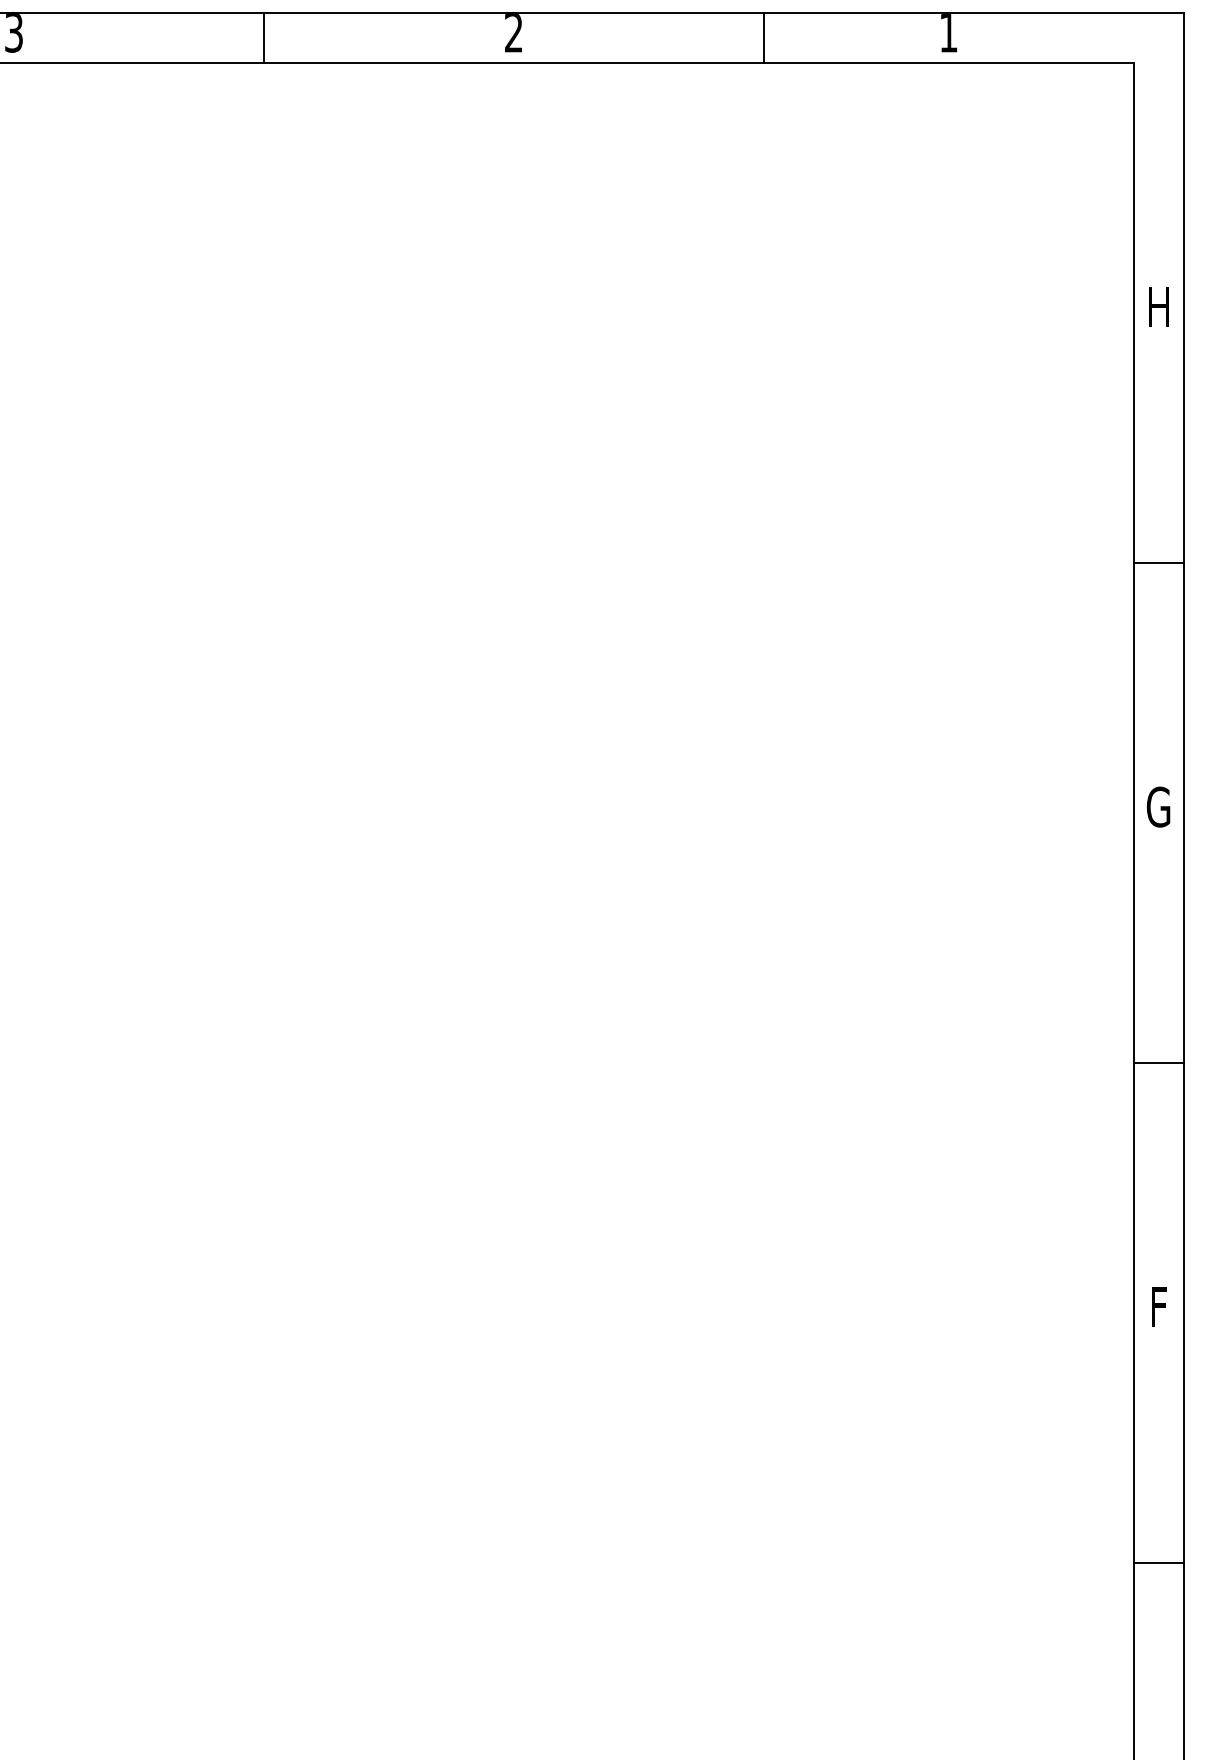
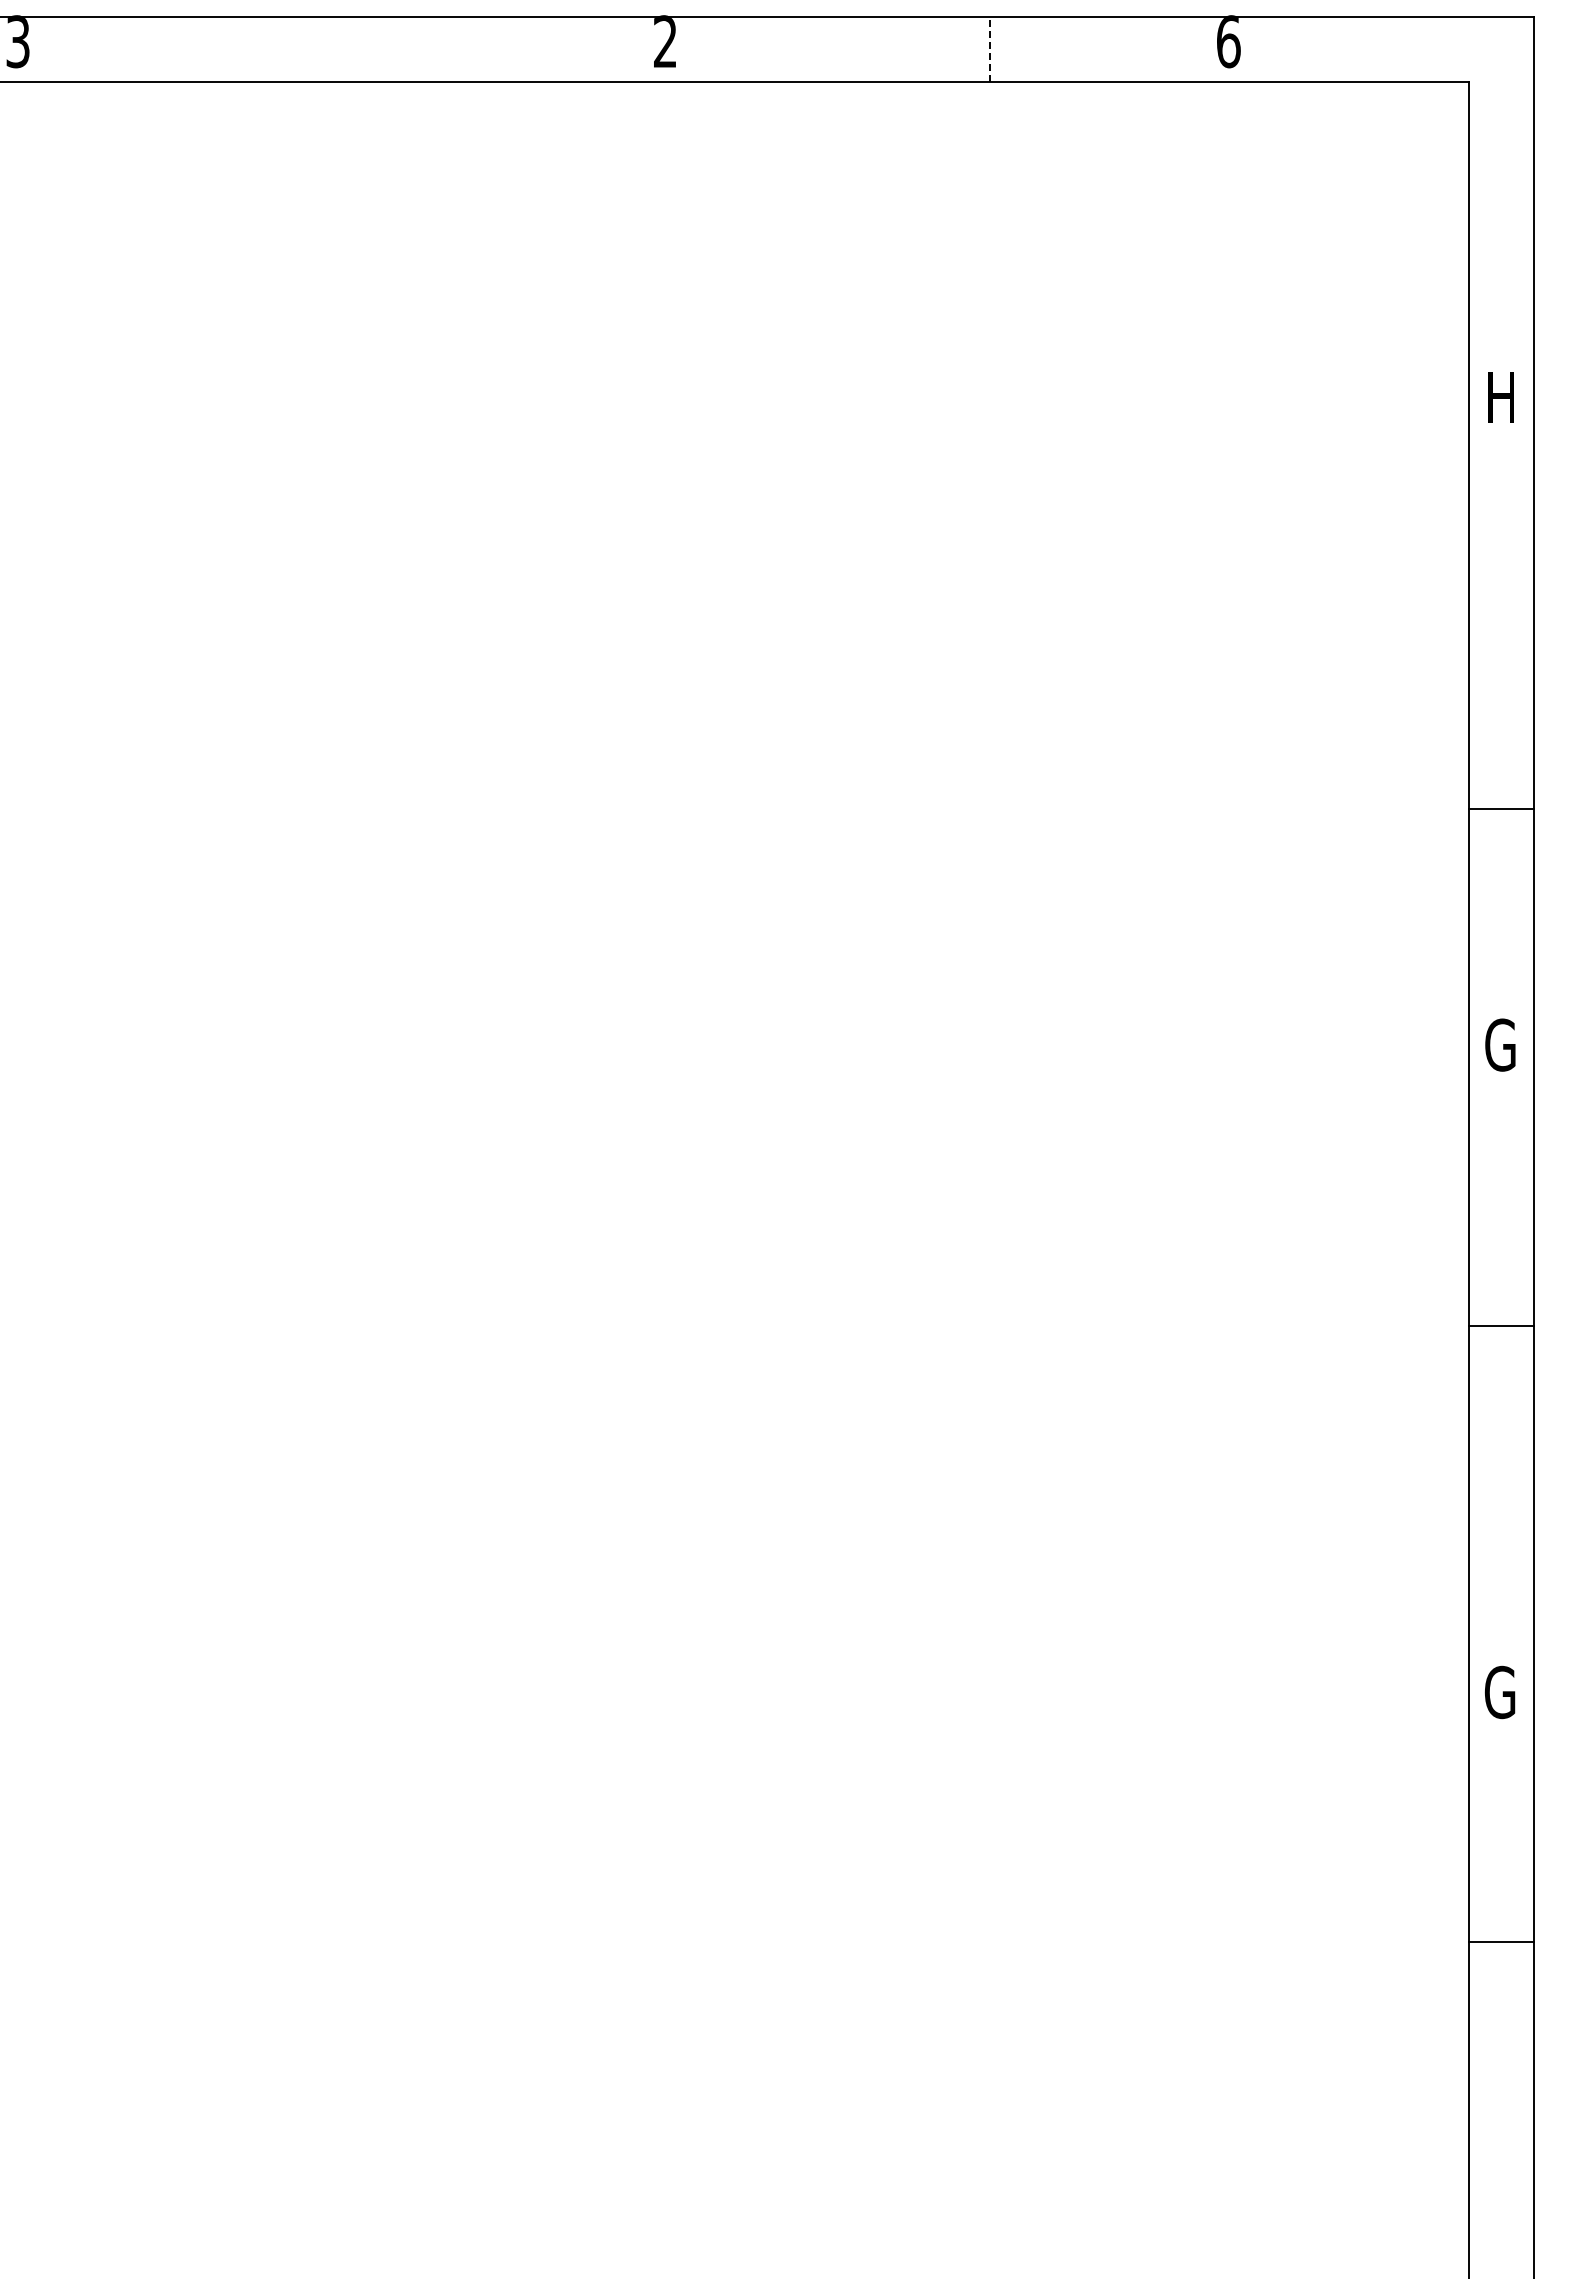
text: (948, 32) -> (1228, 41), 1 -> 6
line: (264, 37) -> (342, 48), removed
line: (764, 37) -> (989, 48), solid -> dashed
line: (1158, 562) -> (1500, 808), moved
line: (1158, 1062) -> (1500, 1326), moved
text: (1157, 1306) -> (1499, 1692), F -> G
line: (1158, 1562) -> (1500, 1941), moved

